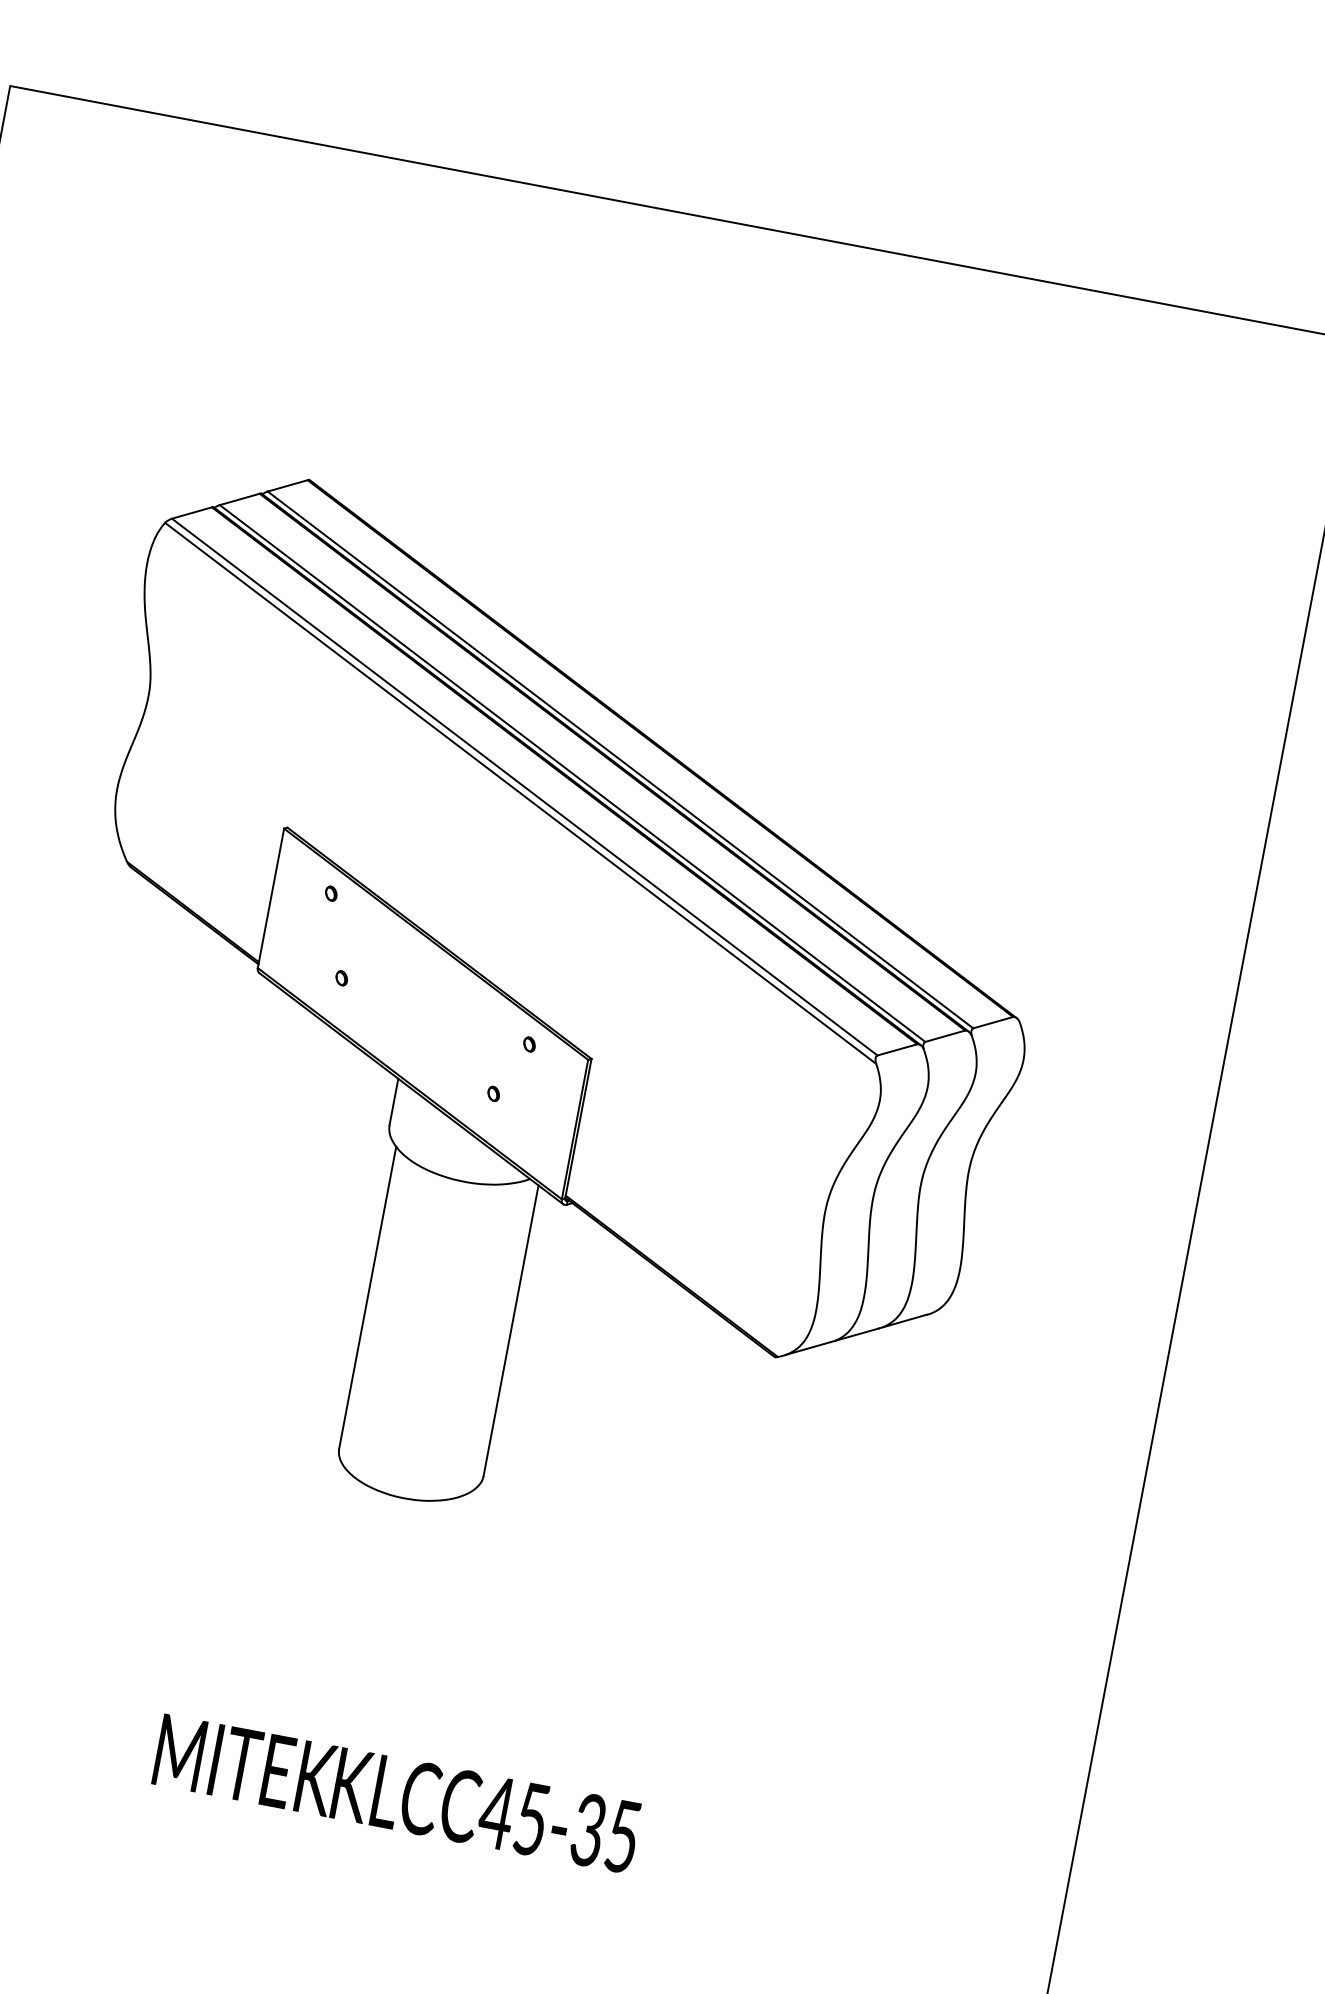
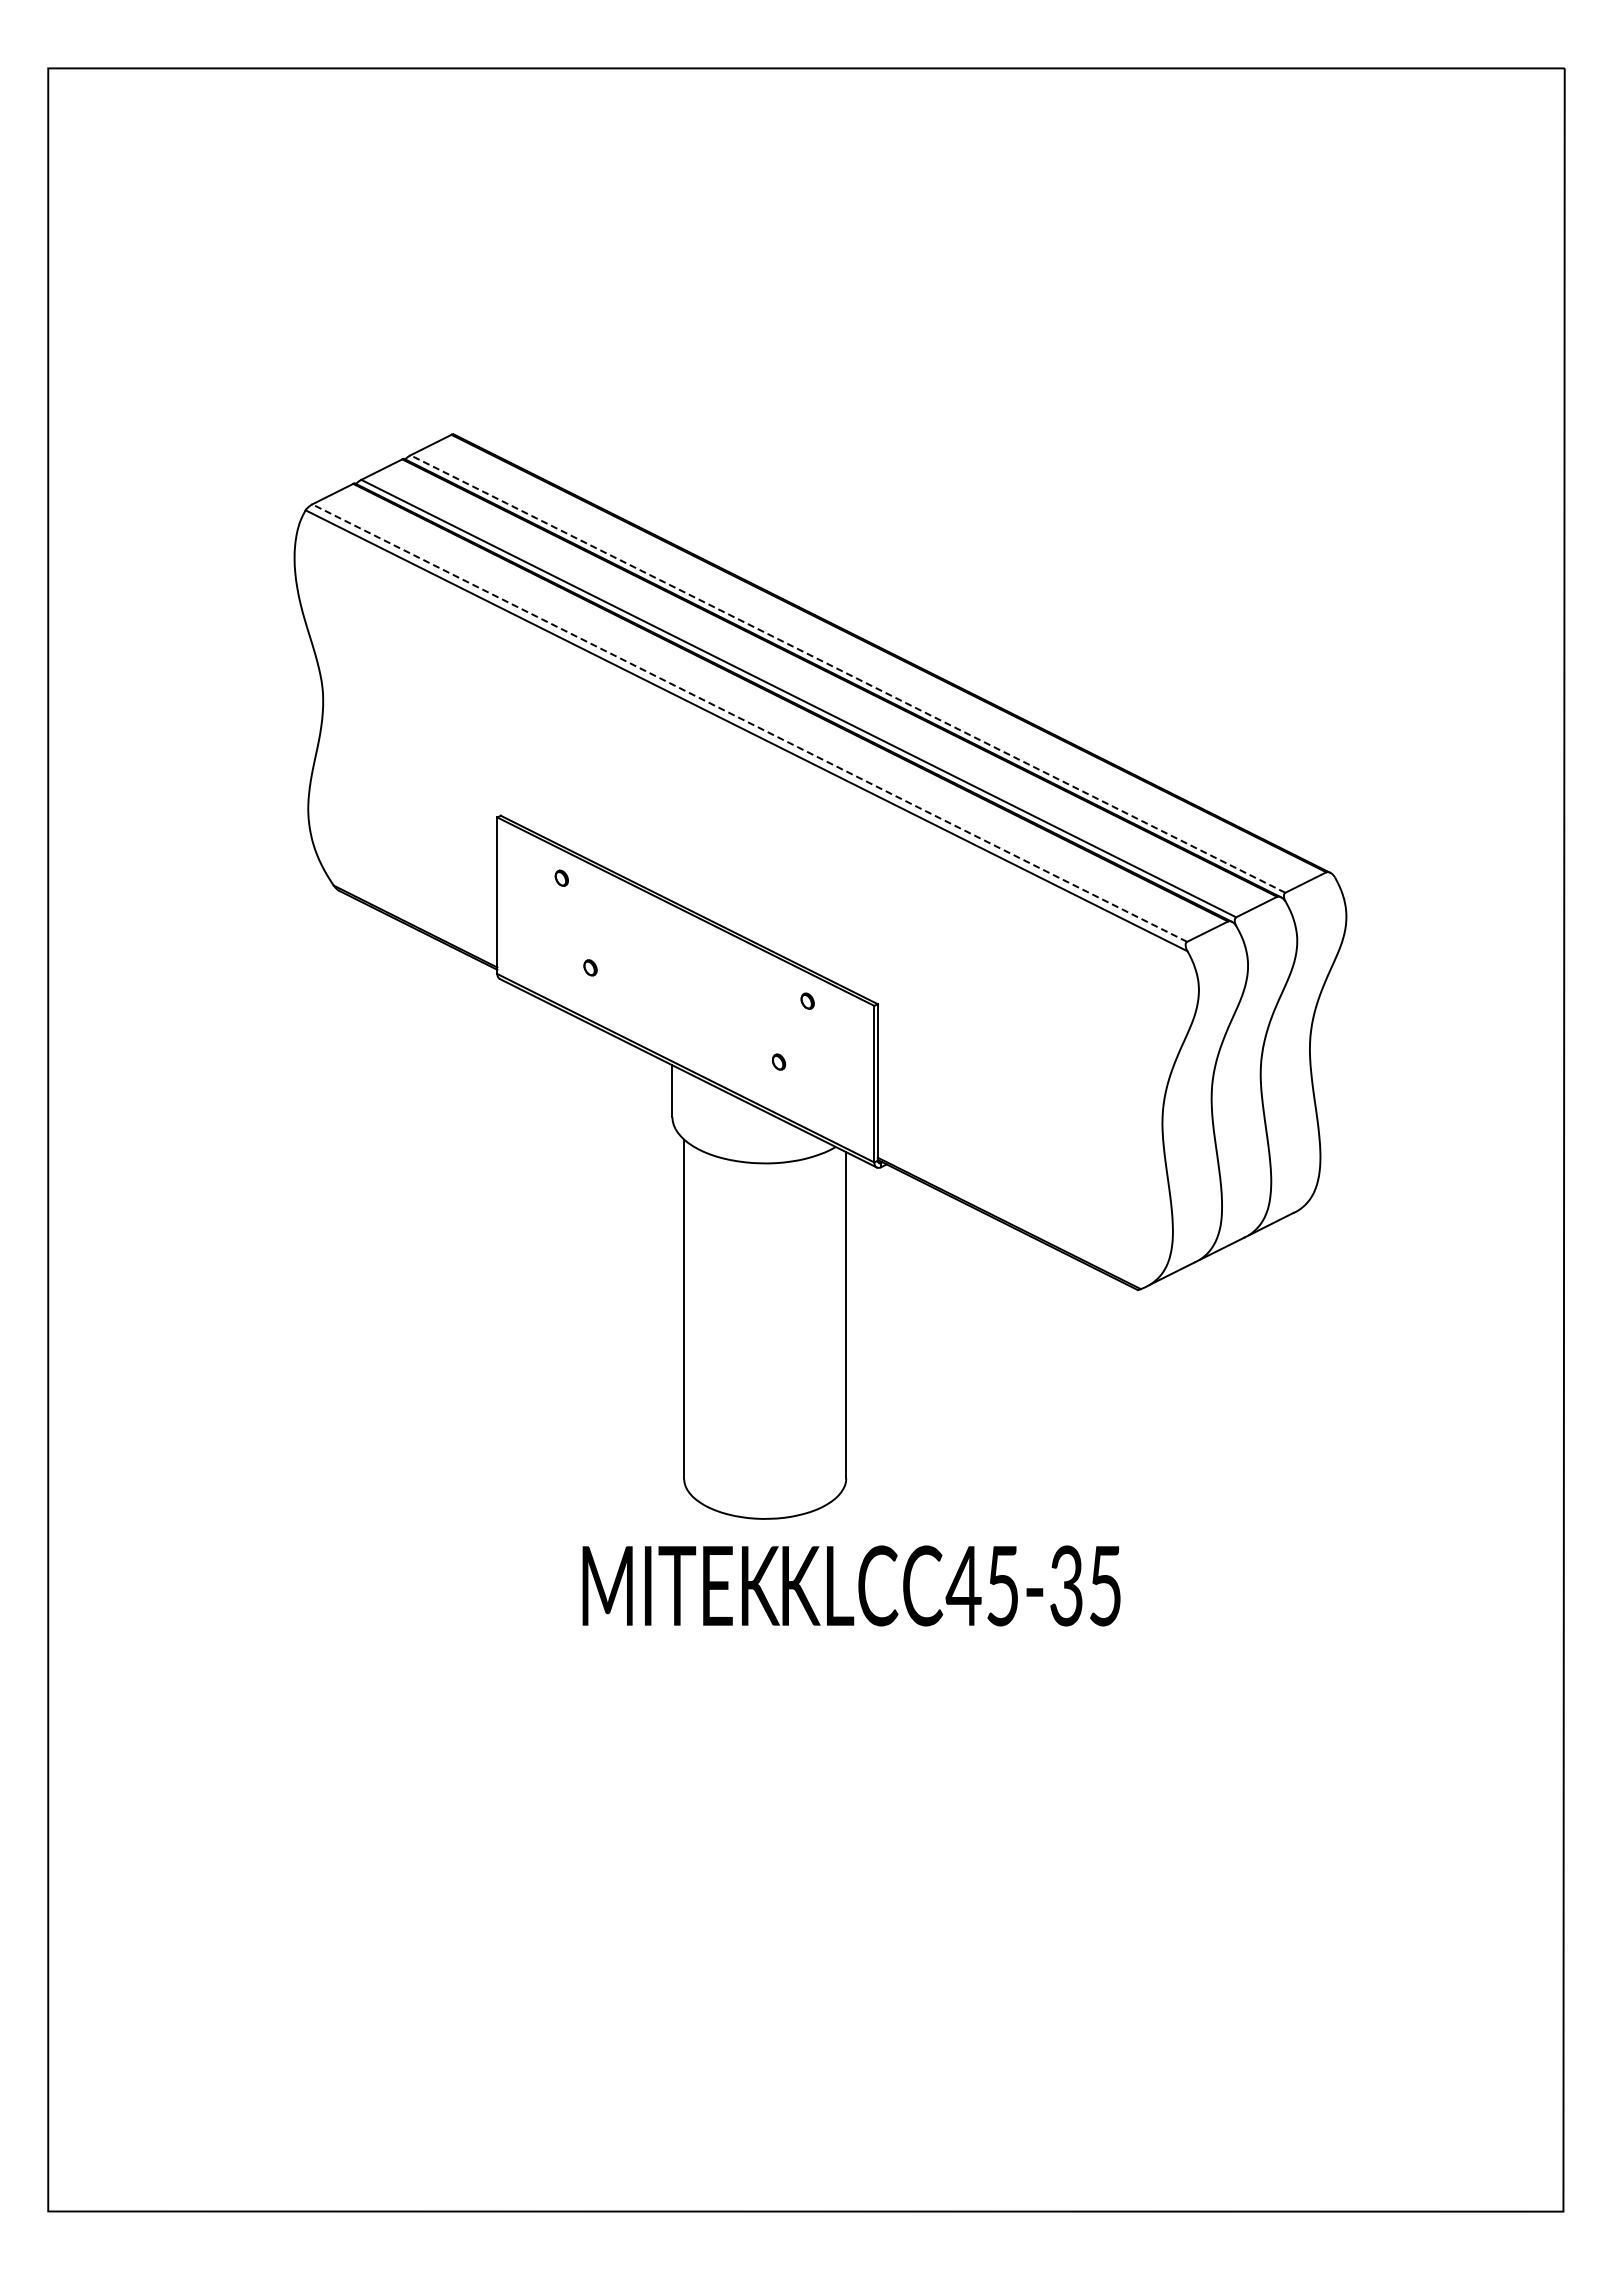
line: (620, 759) -> (847, 673), solid -> dashed
line: (524, 786) -> (749, 722), solid -> dashed
text: (397, 1793) -> (851, 1585), moved

